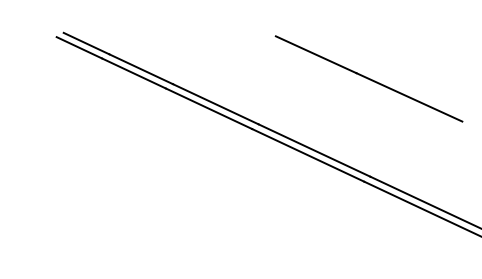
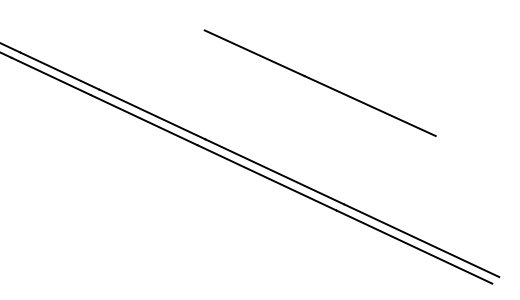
line: (368, 78) -> (319, 82), moved

